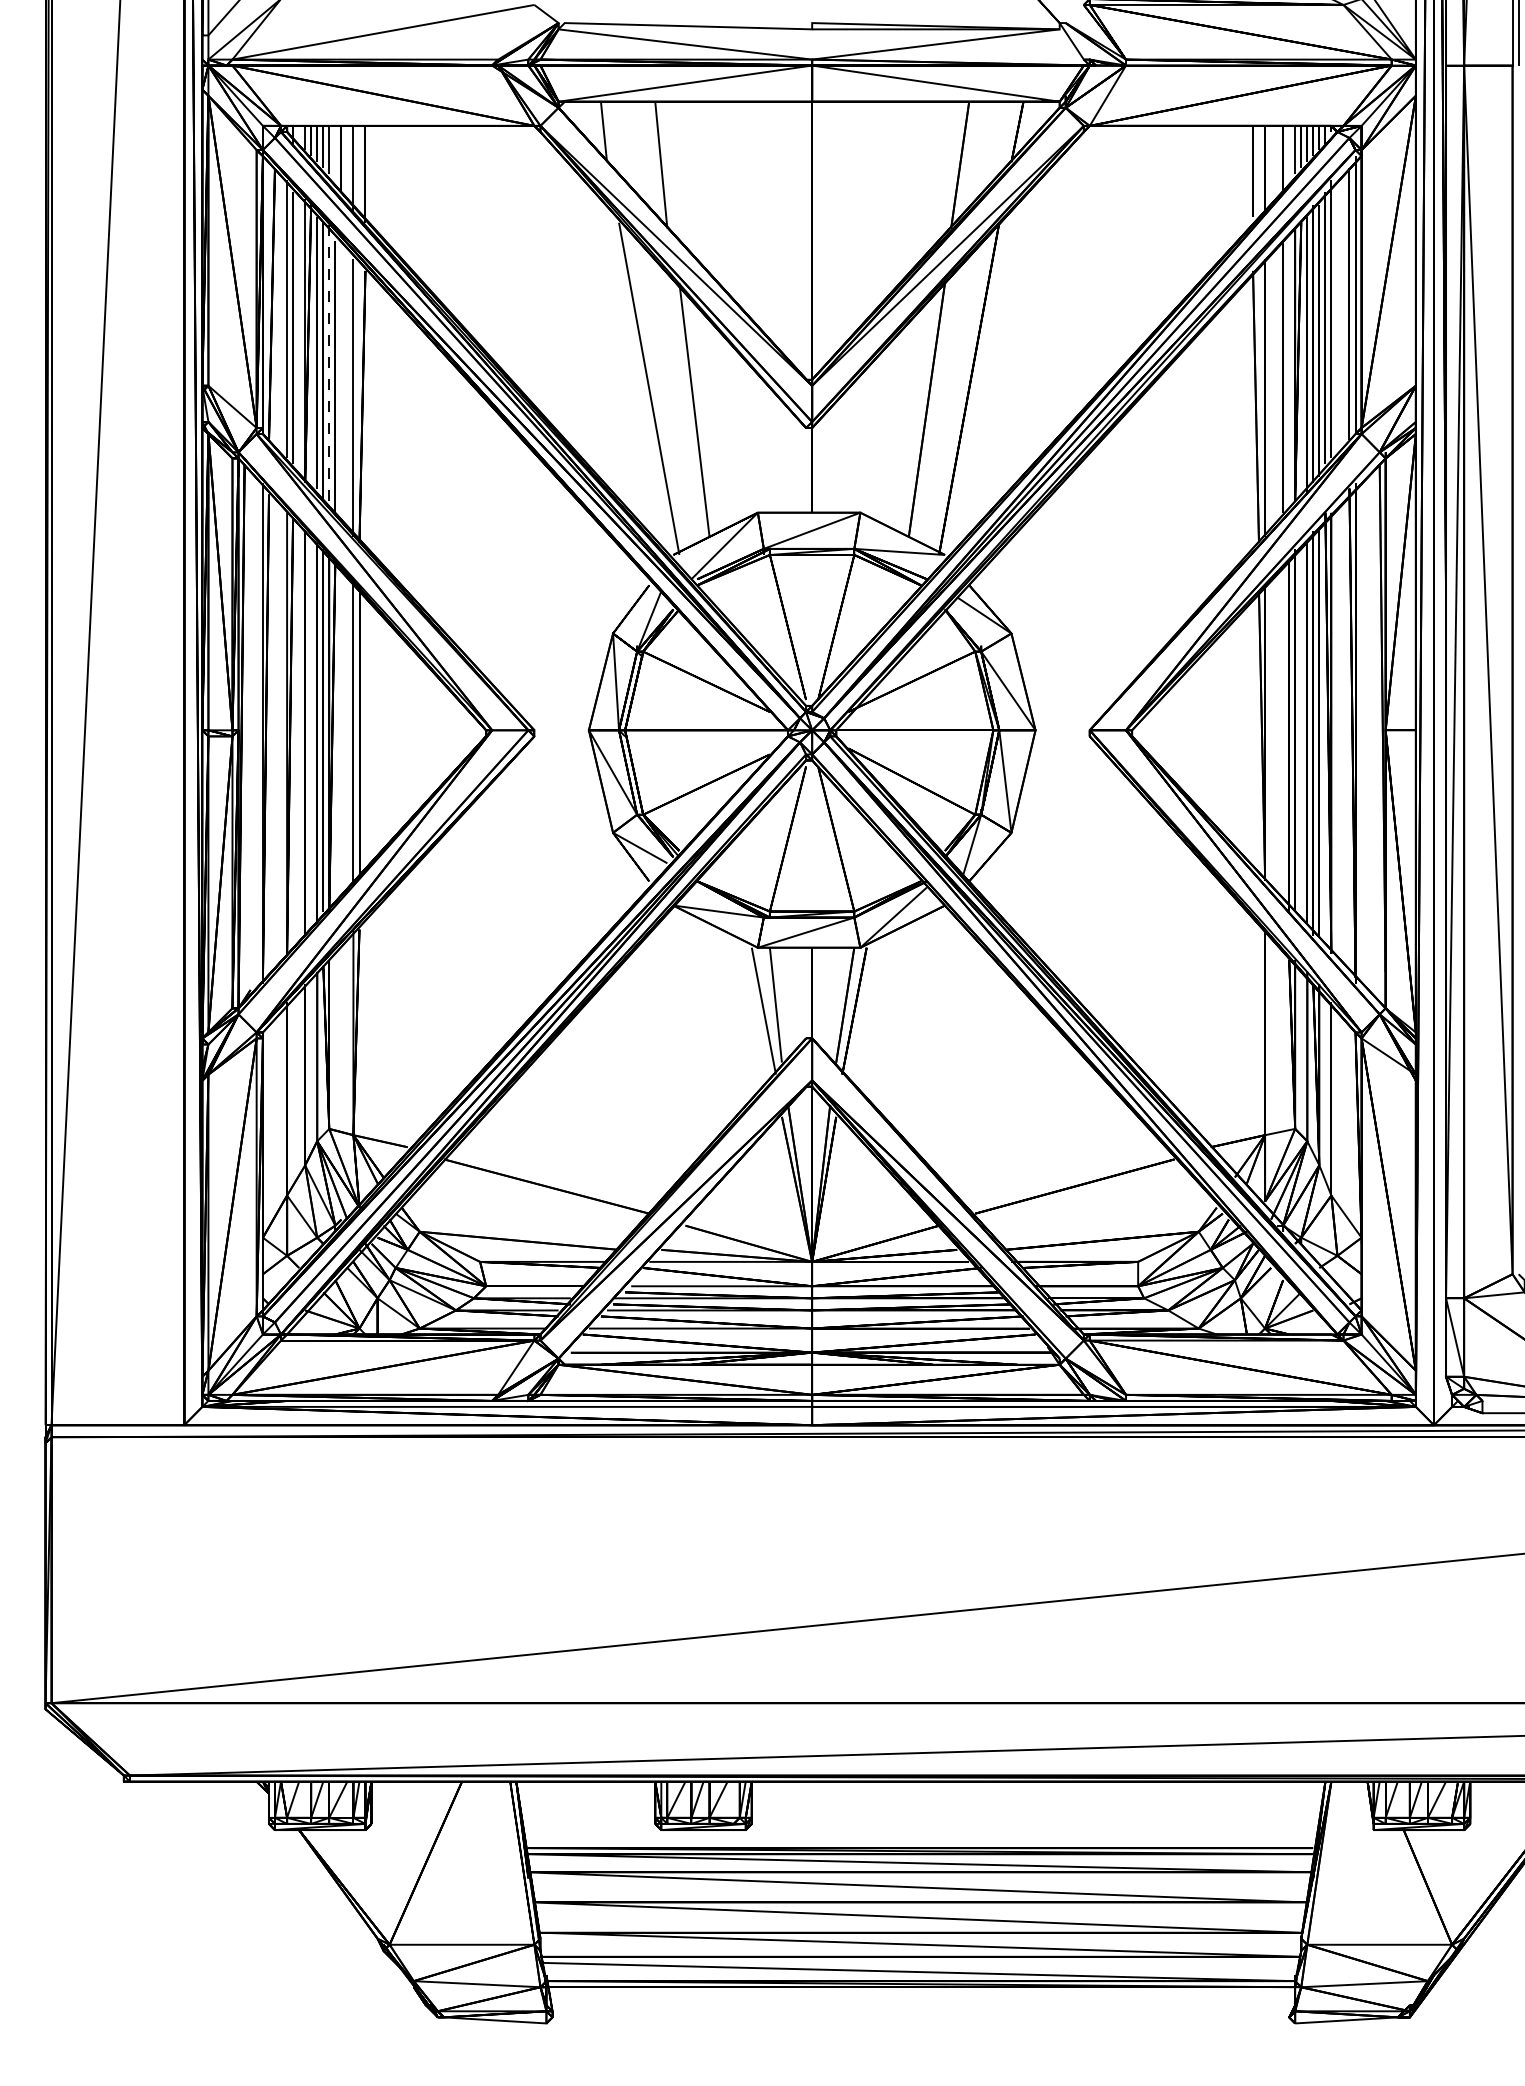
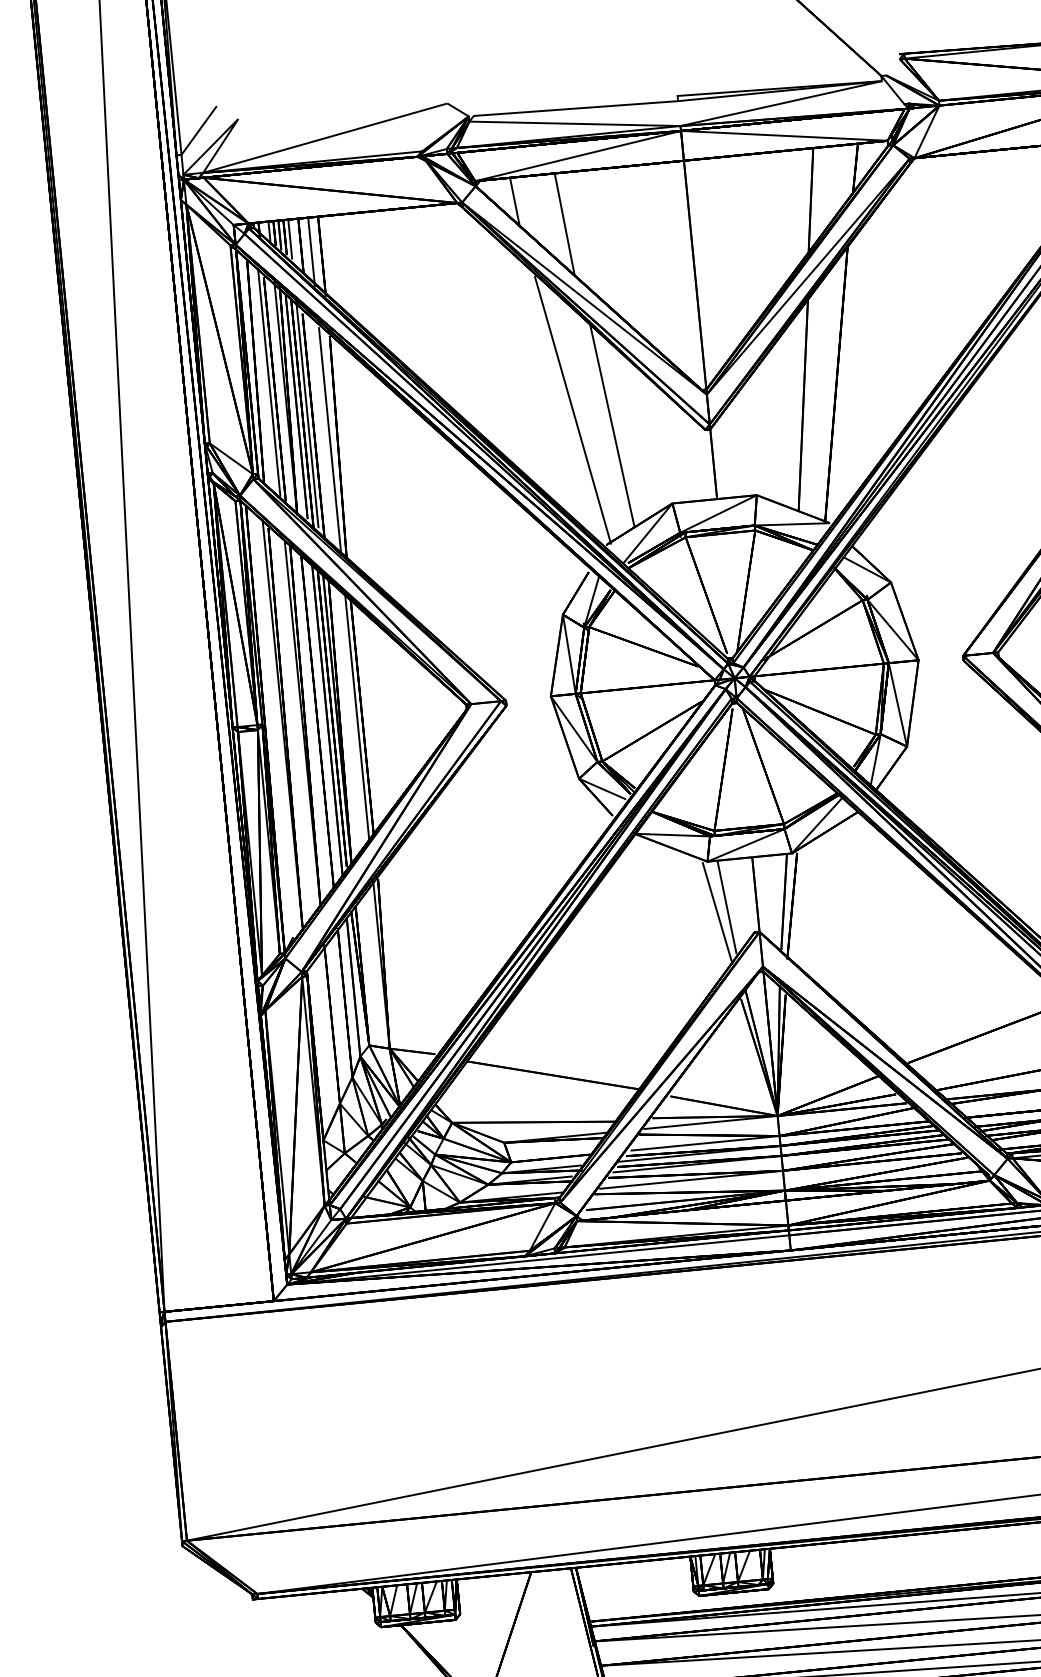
line: (329, 361) -> (307, 413), dashed -> solid

